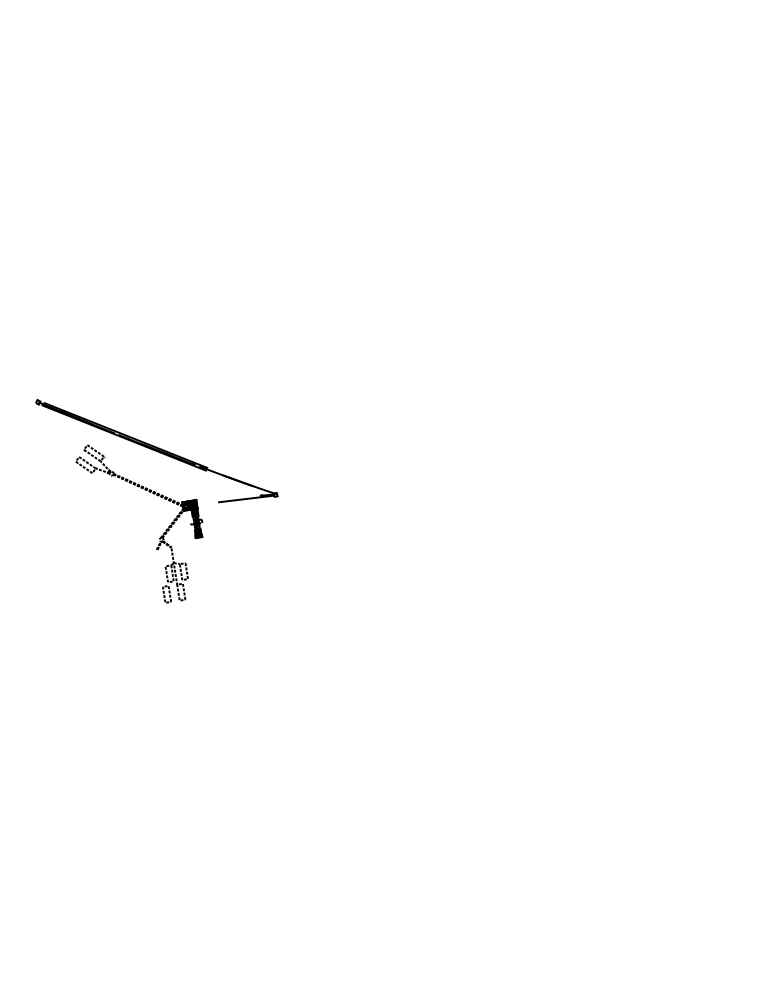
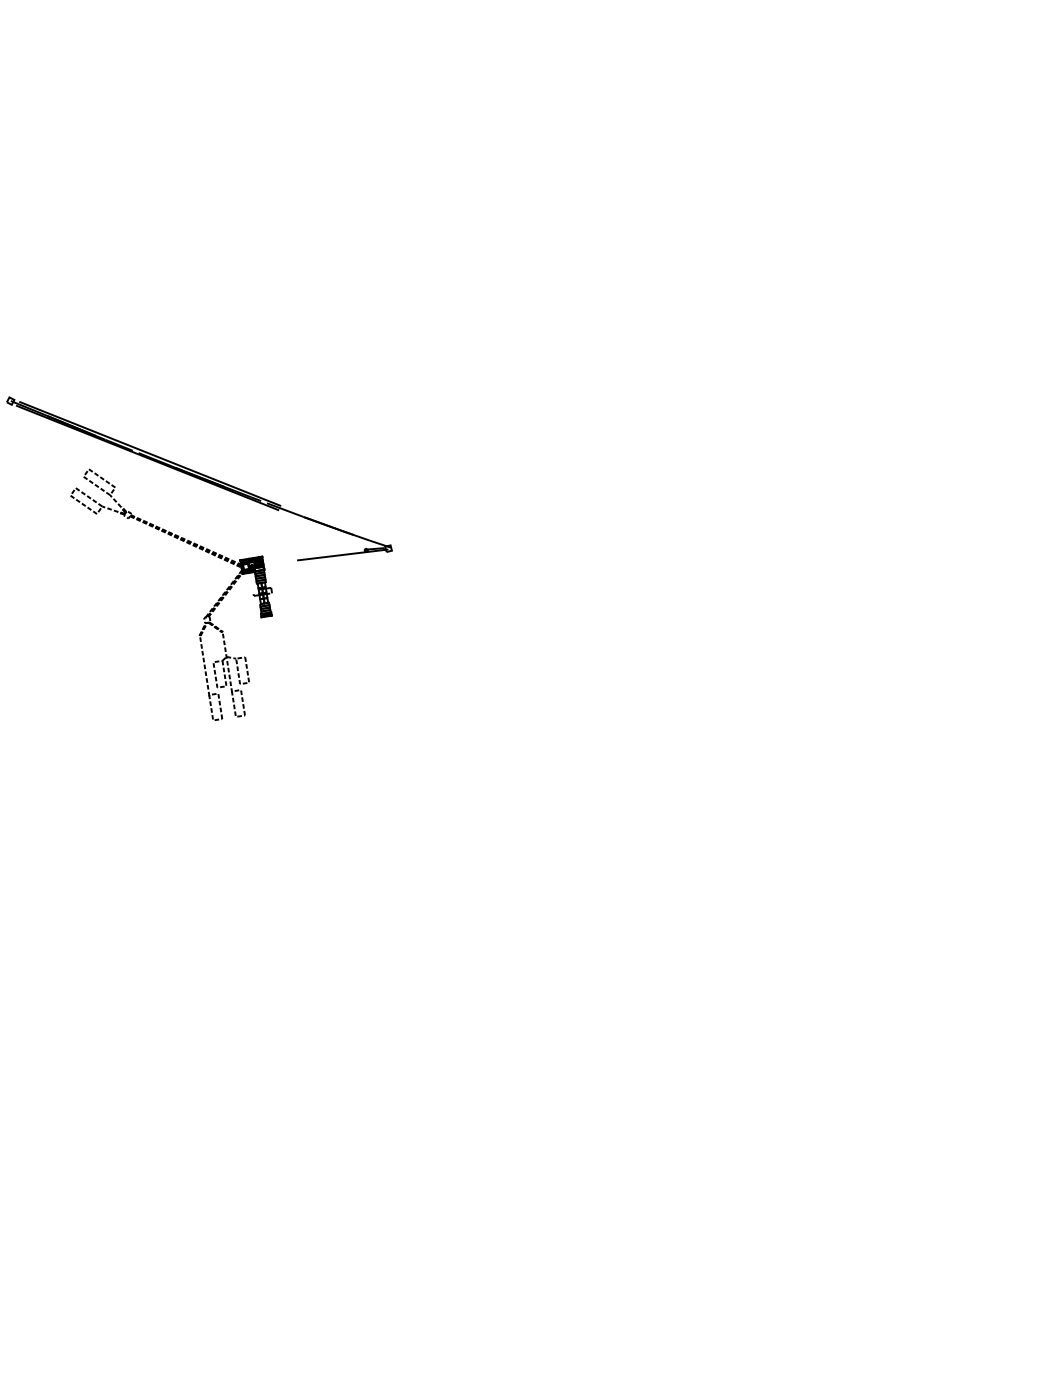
line: (160, 568) -> (205, 665), added

